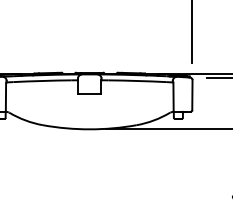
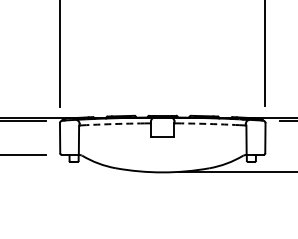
arc: (42, 81) -> (115, 124), solid -> dashed
arc: (137, 81) -> (210, 124), solid -> dashed

